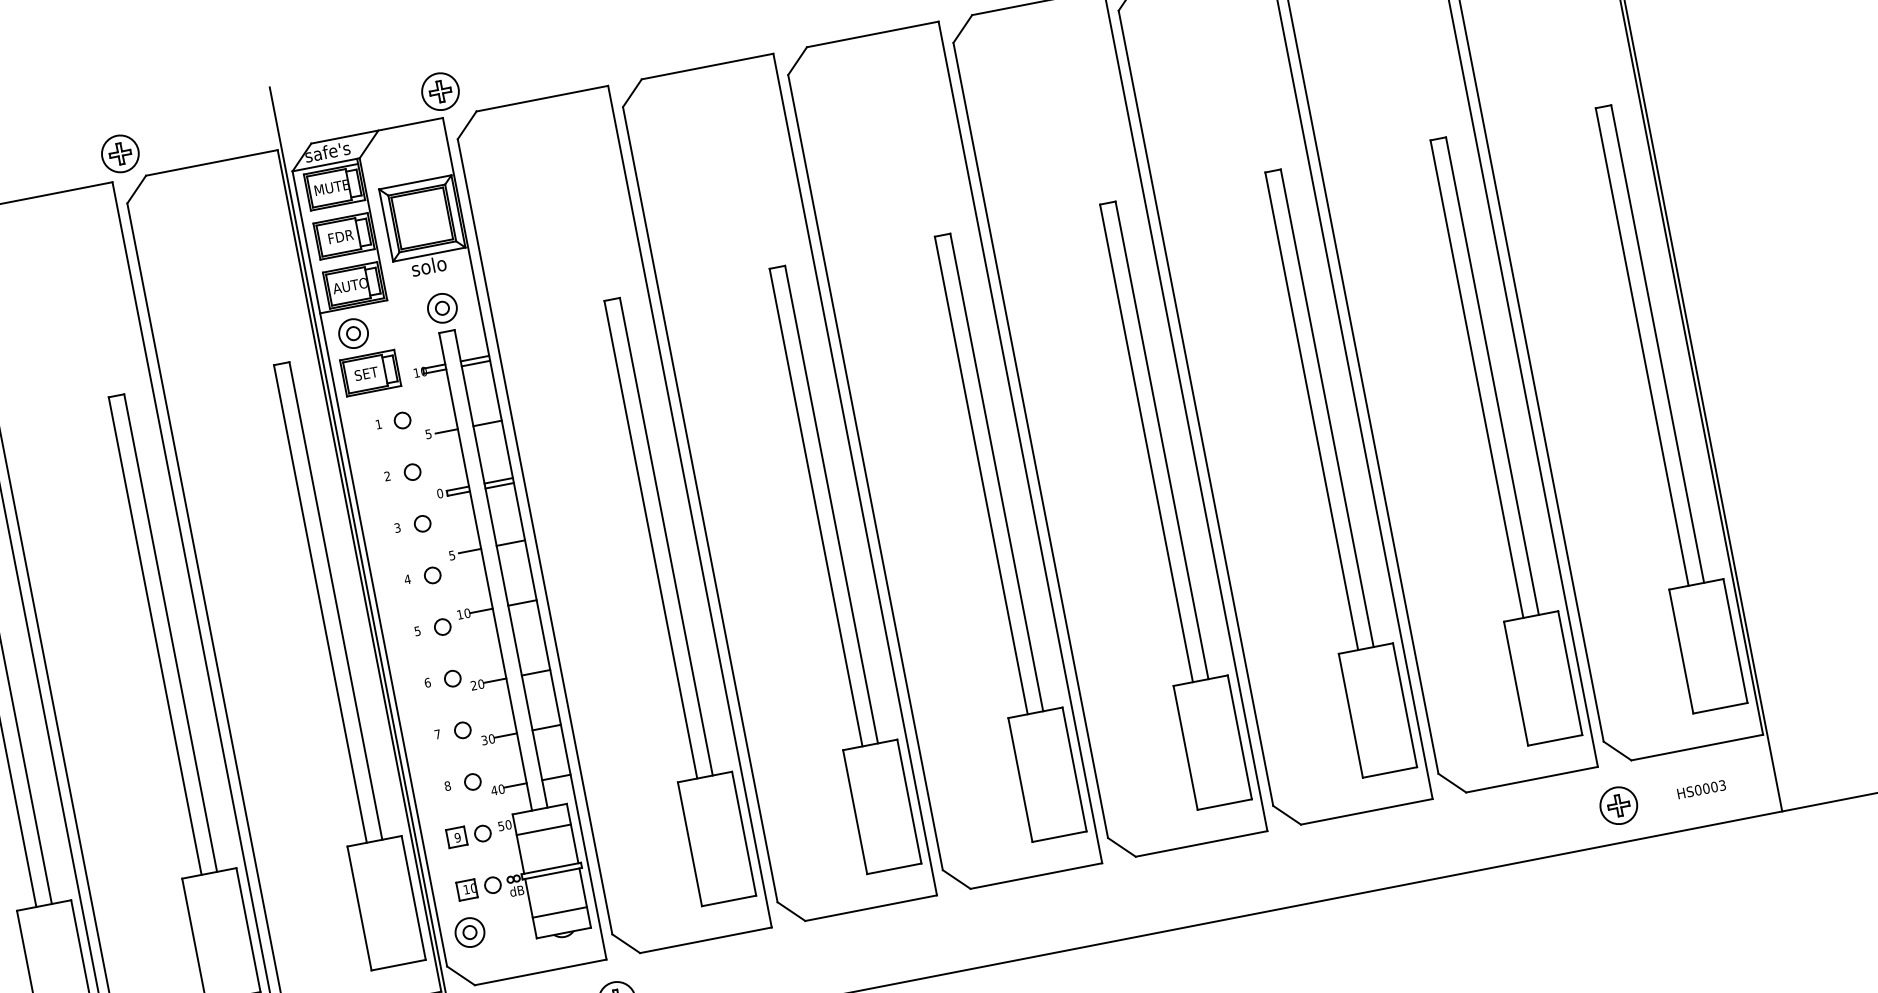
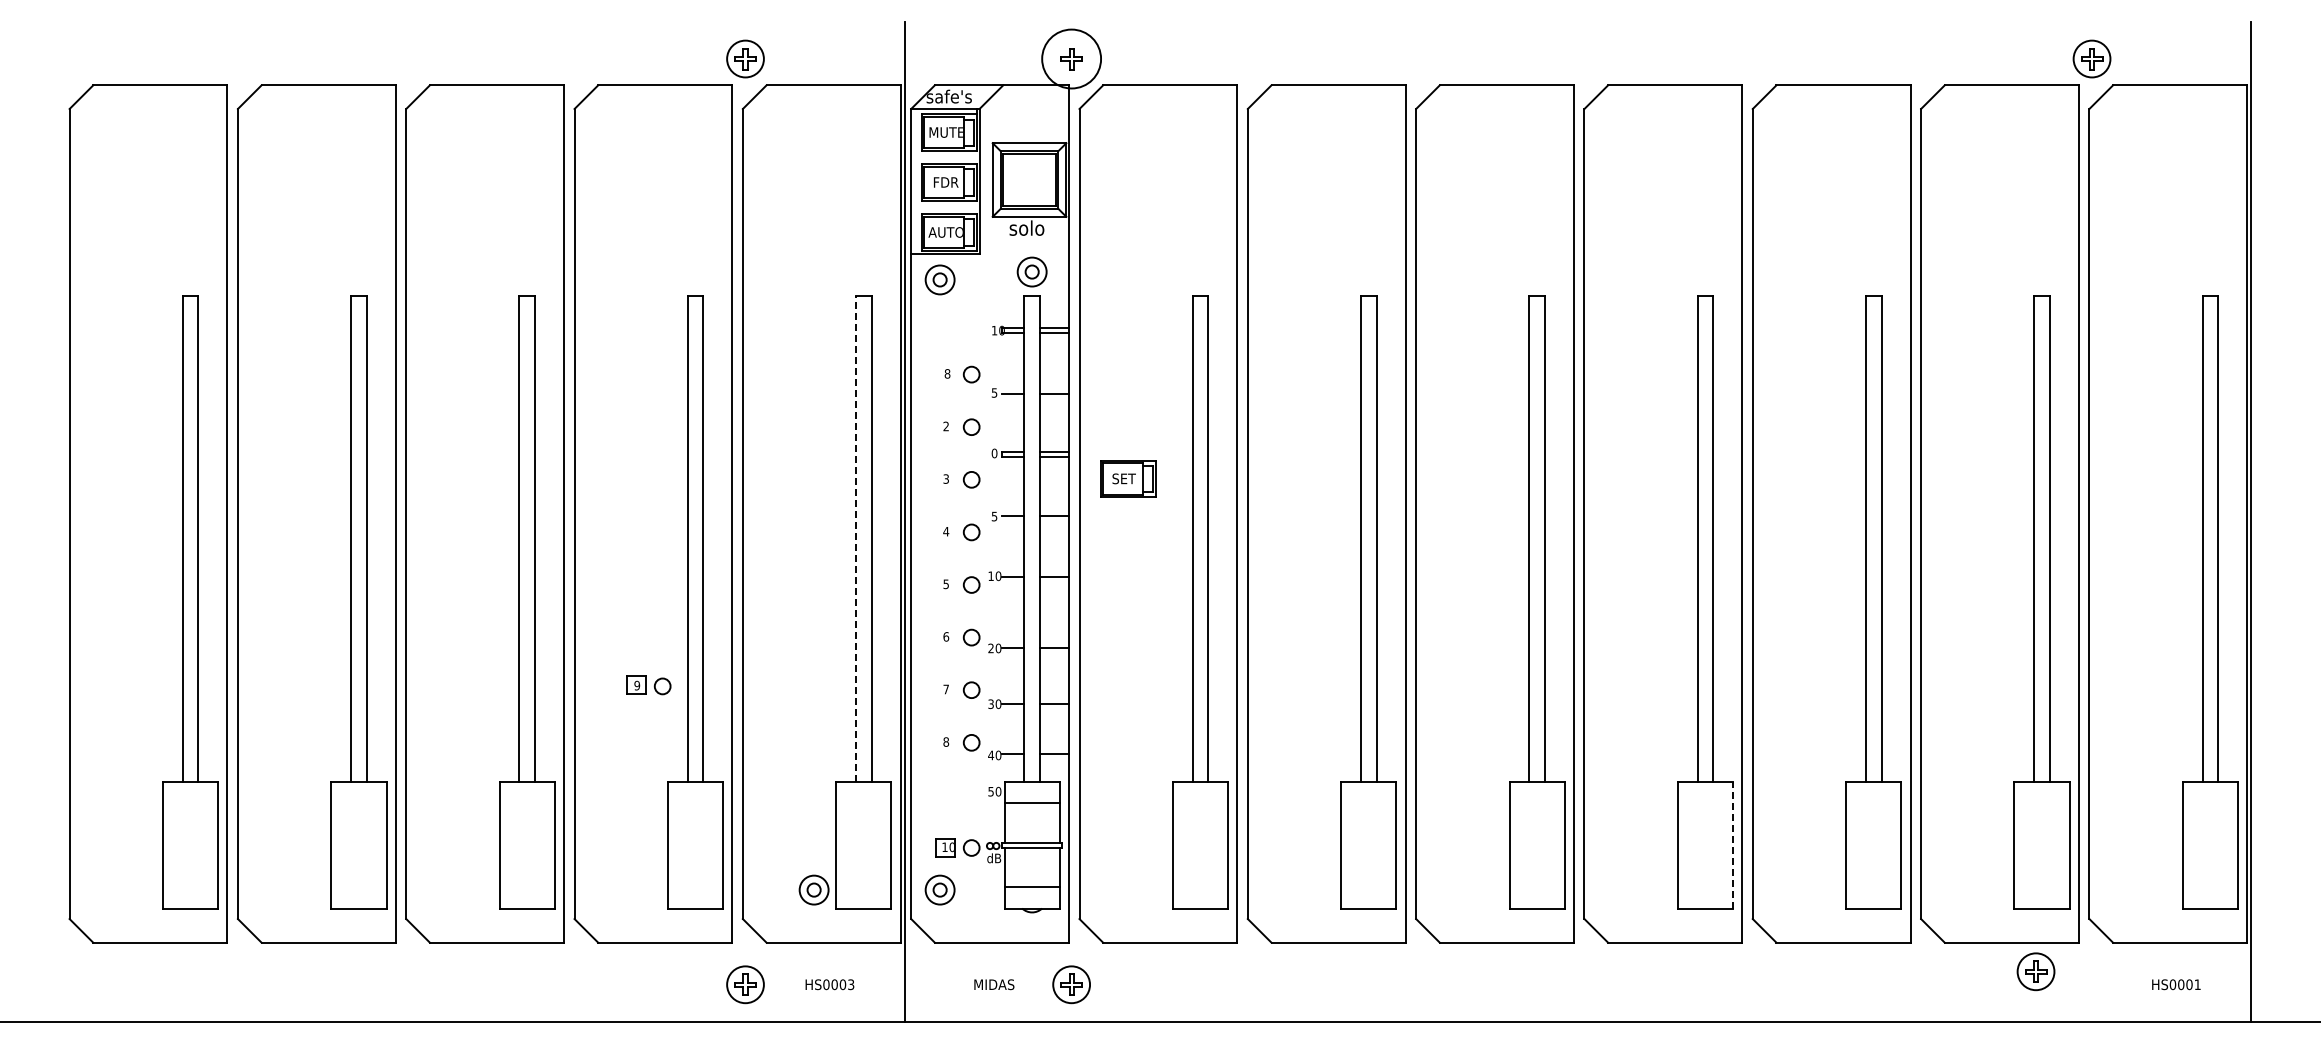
circle: (440, 91) -> (1071, 58), size x1.6
part: (370, 372) -> (1128, 478), moved
text: (378, 424) -> (947, 373), 1 -> 8
line: (319, 603) -> (855, 538), solid -> dashed
line: (1240, 736) -> (1733, 844), solid -> dashed
text: (1722, 785) -> (2197, 984), HS0003 -> HS0001
part: (1618, 805) -> (2035, 971), moved
part: (468, 835) -> (648, 685), moved
part: (345, 956) -> (813, 889), added

